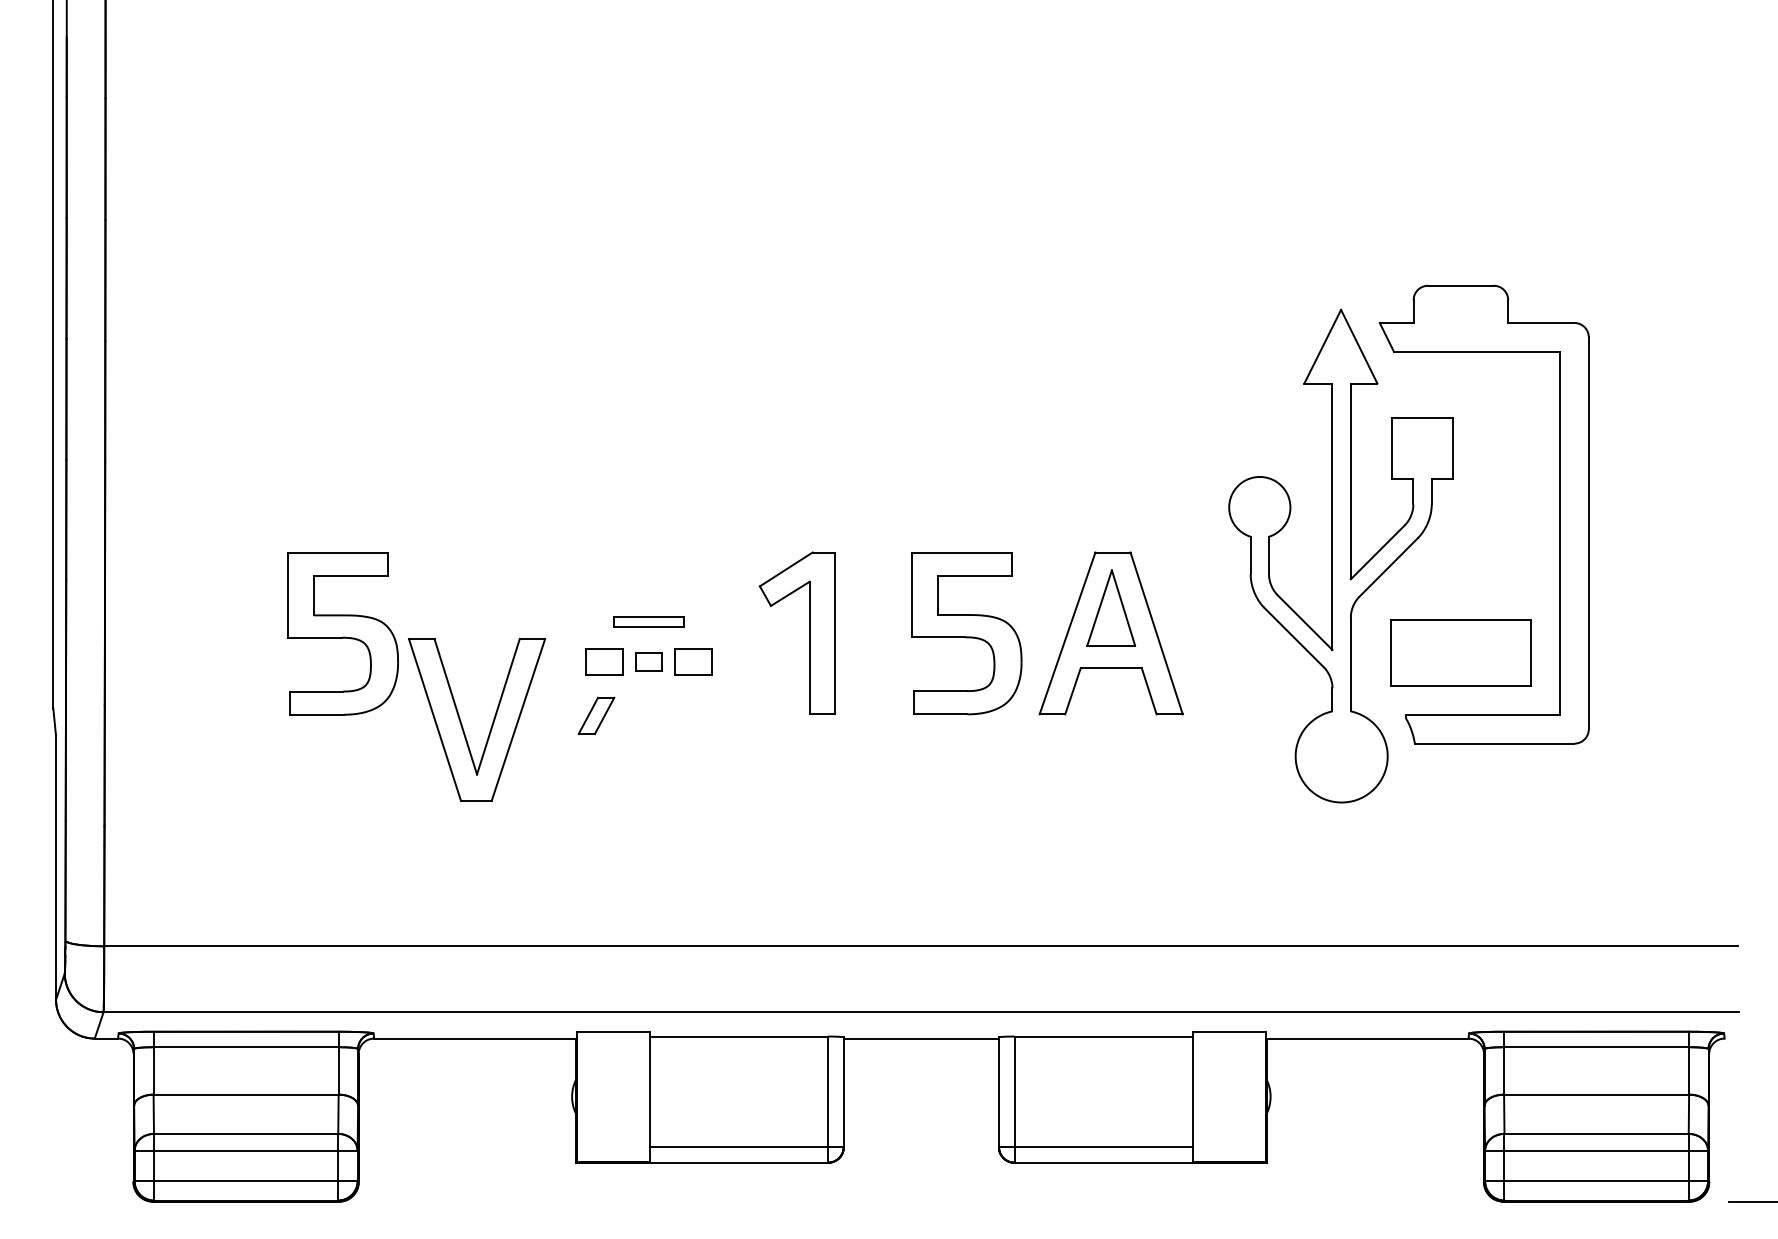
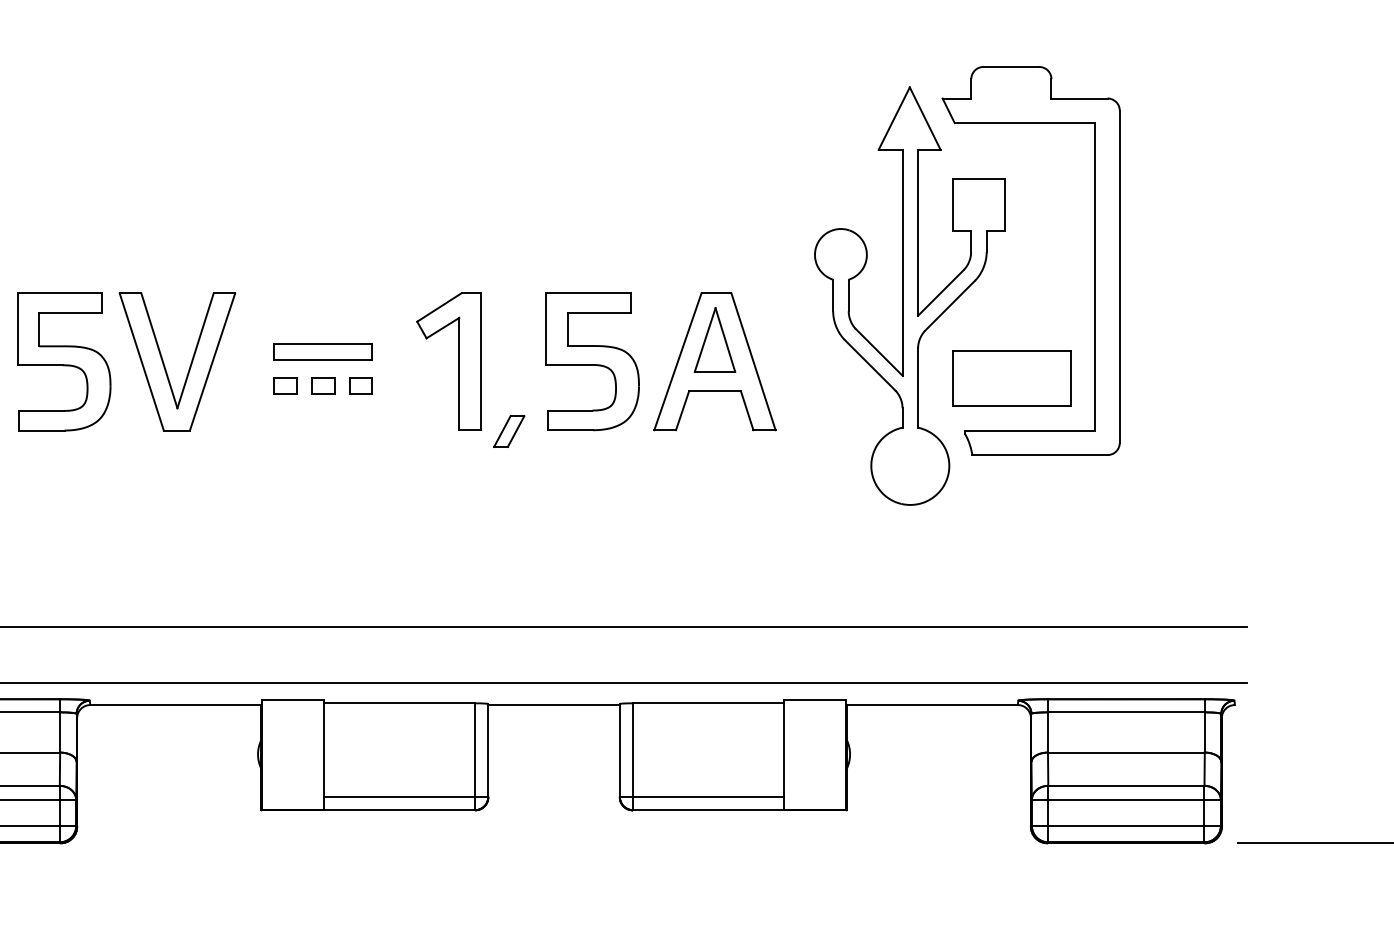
part: (648, 621) -> (322, 351), size x1.67
part: (604, 661) -> (285, 385), size x0.71
part: (693, 661) -> (360, 385), size x0.71
part: (596, 715) -> (509, 431), moved
part: (491, 724) -> (189, 365), moved

